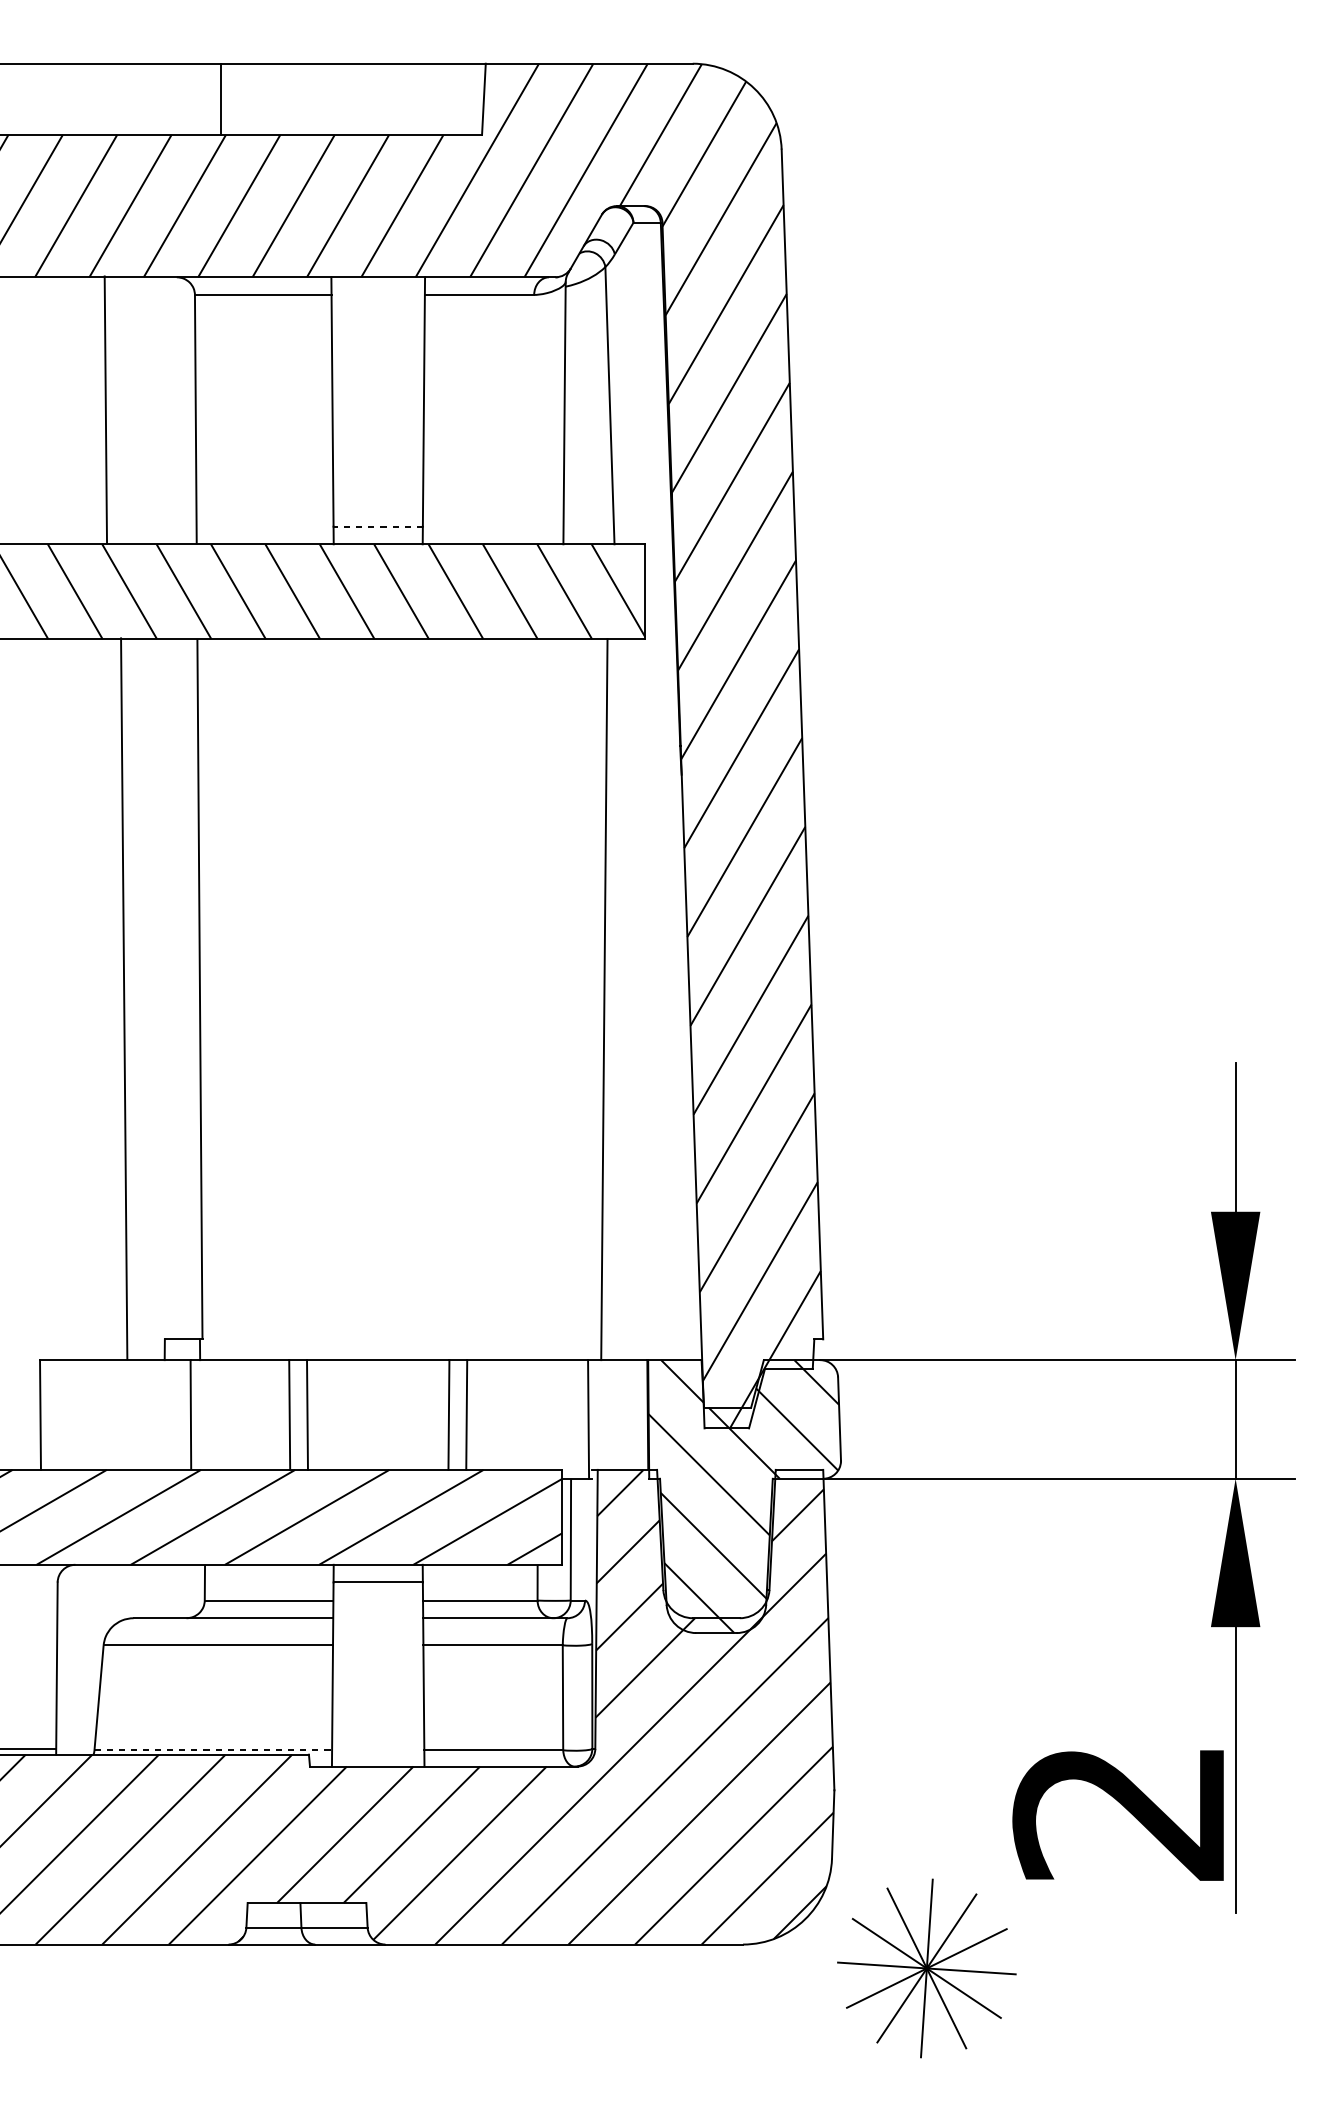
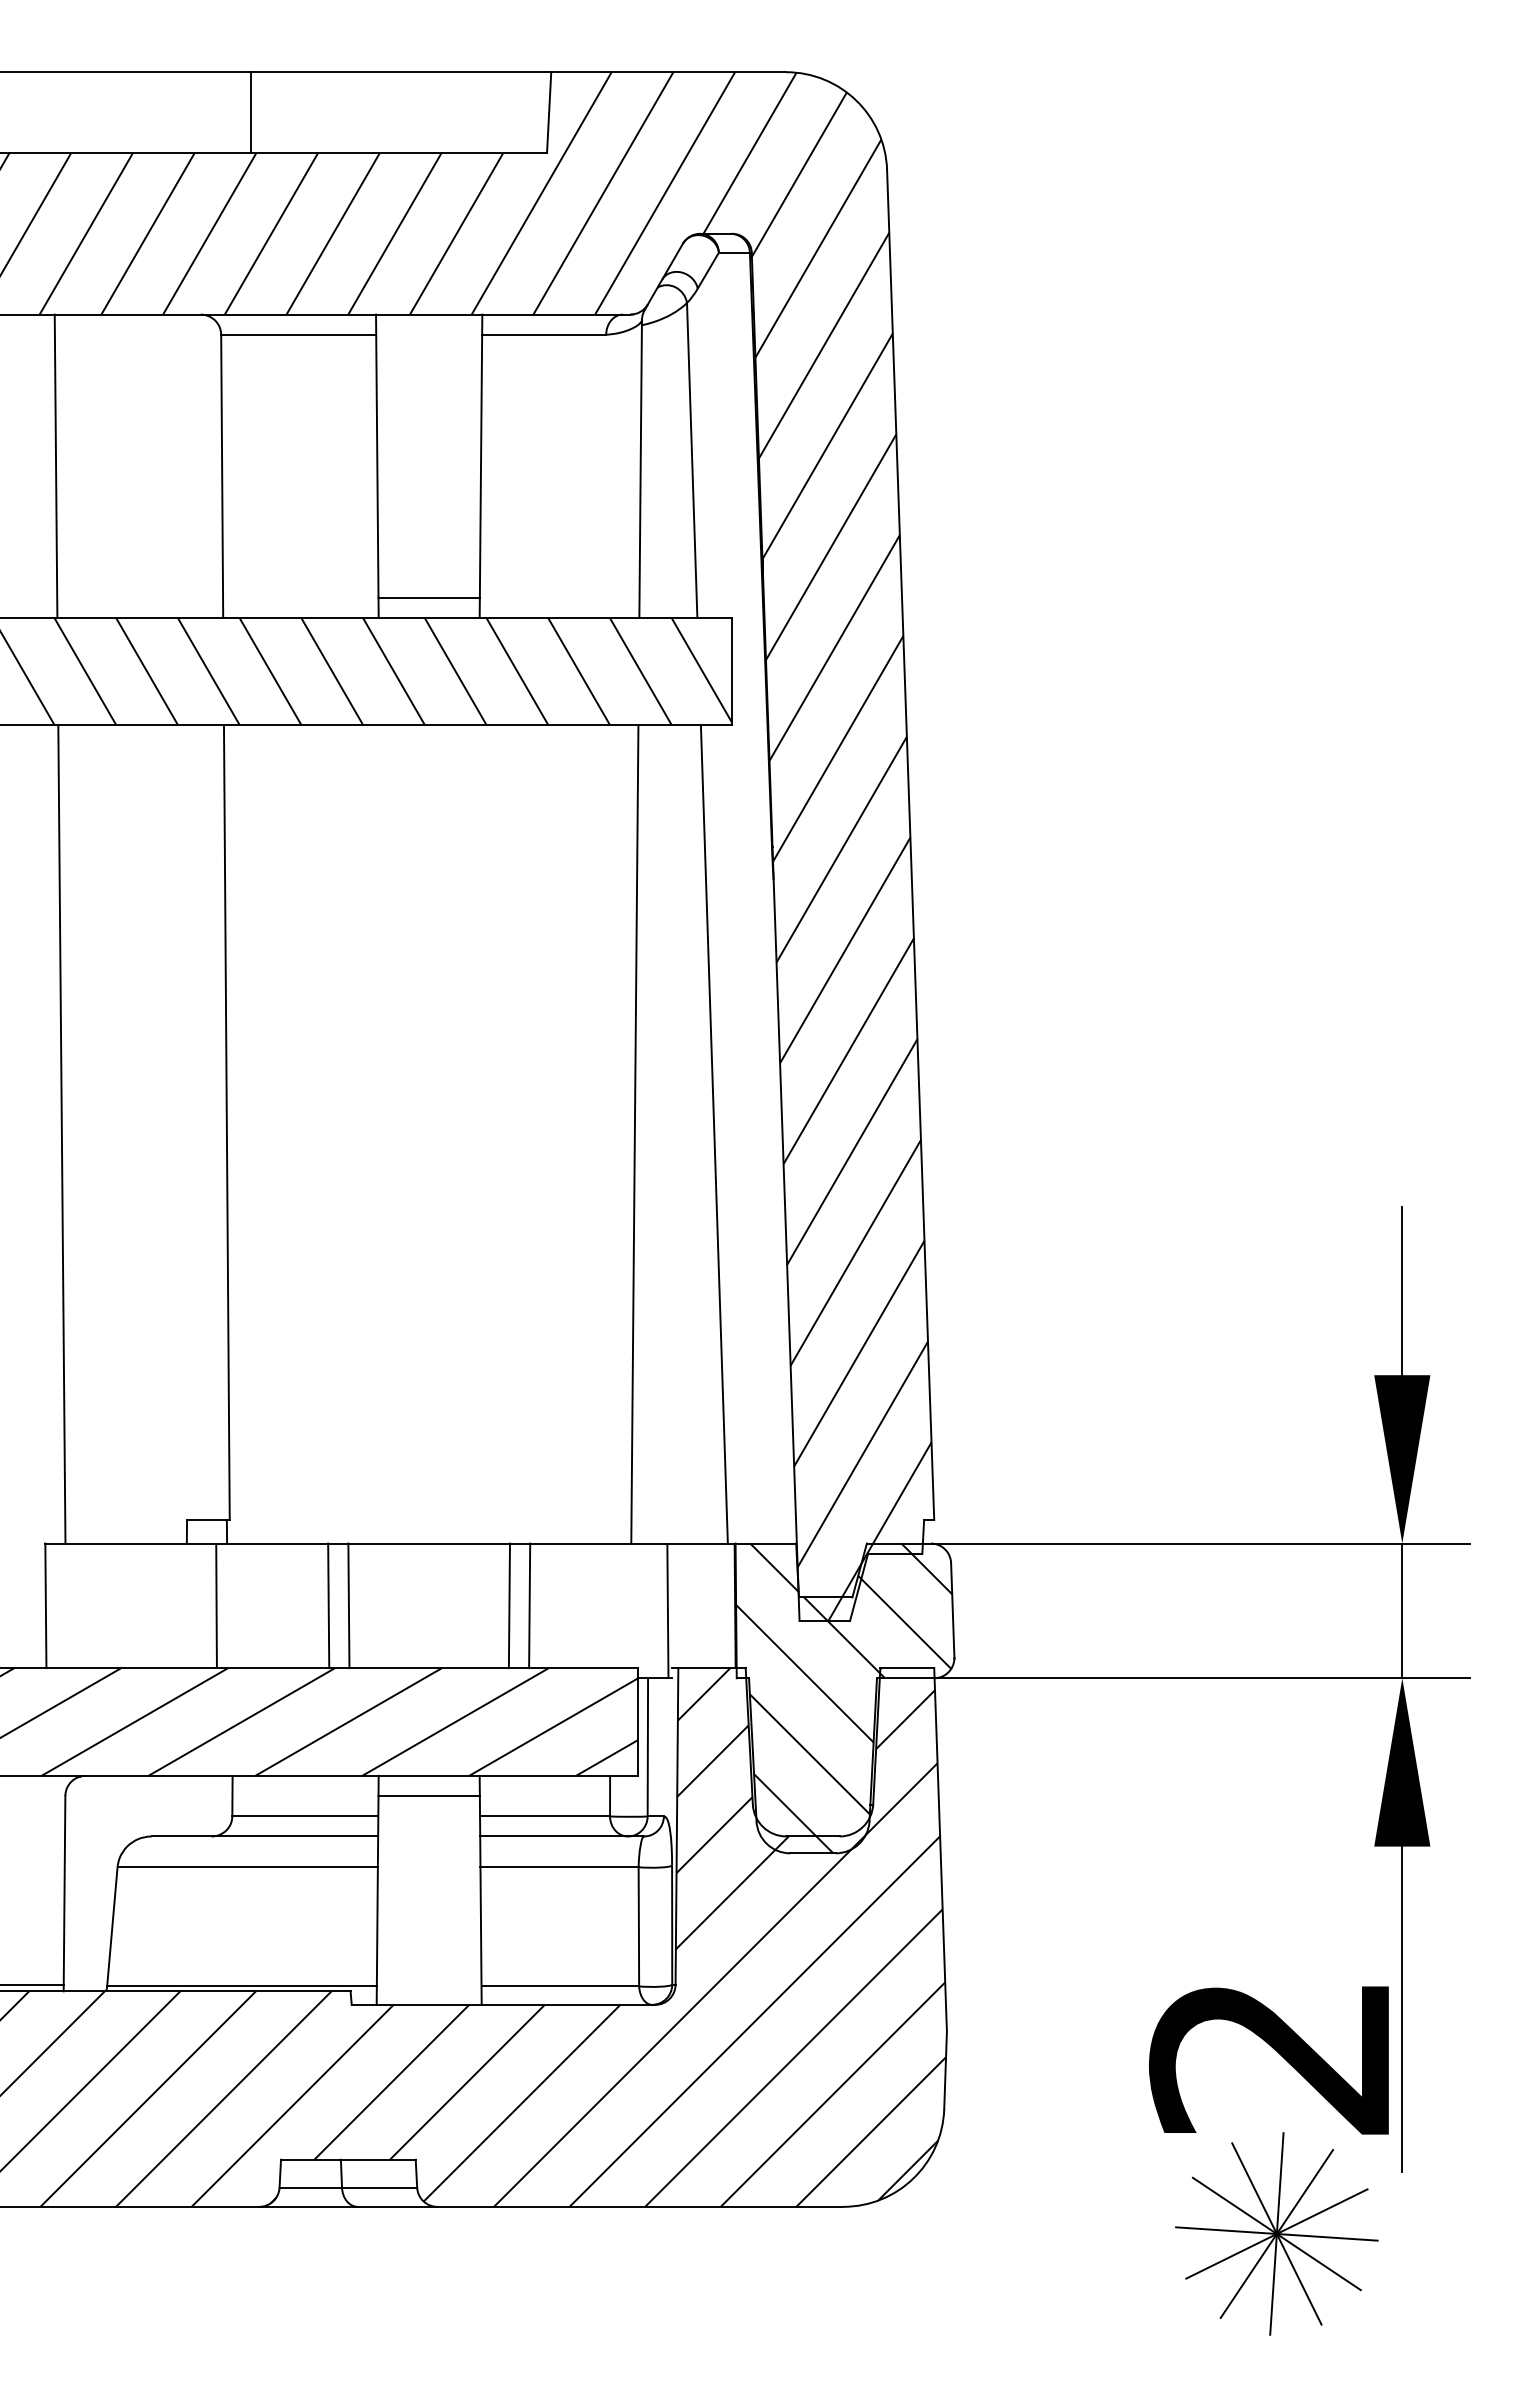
line: (105, 409) -> (55, 465), moved
line: (378, 526) -> (429, 597), dashed -> solid
line: (123, 998) -> (61, 1134), moved
line: (604, 999) -> (634, 1134), moved
line: (628, 999) -> (713, 1134), added
line: (213, 1750) -> (242, 1986), dashed -> solid
part: (926, 1968) -> (1276, 2233), moved

